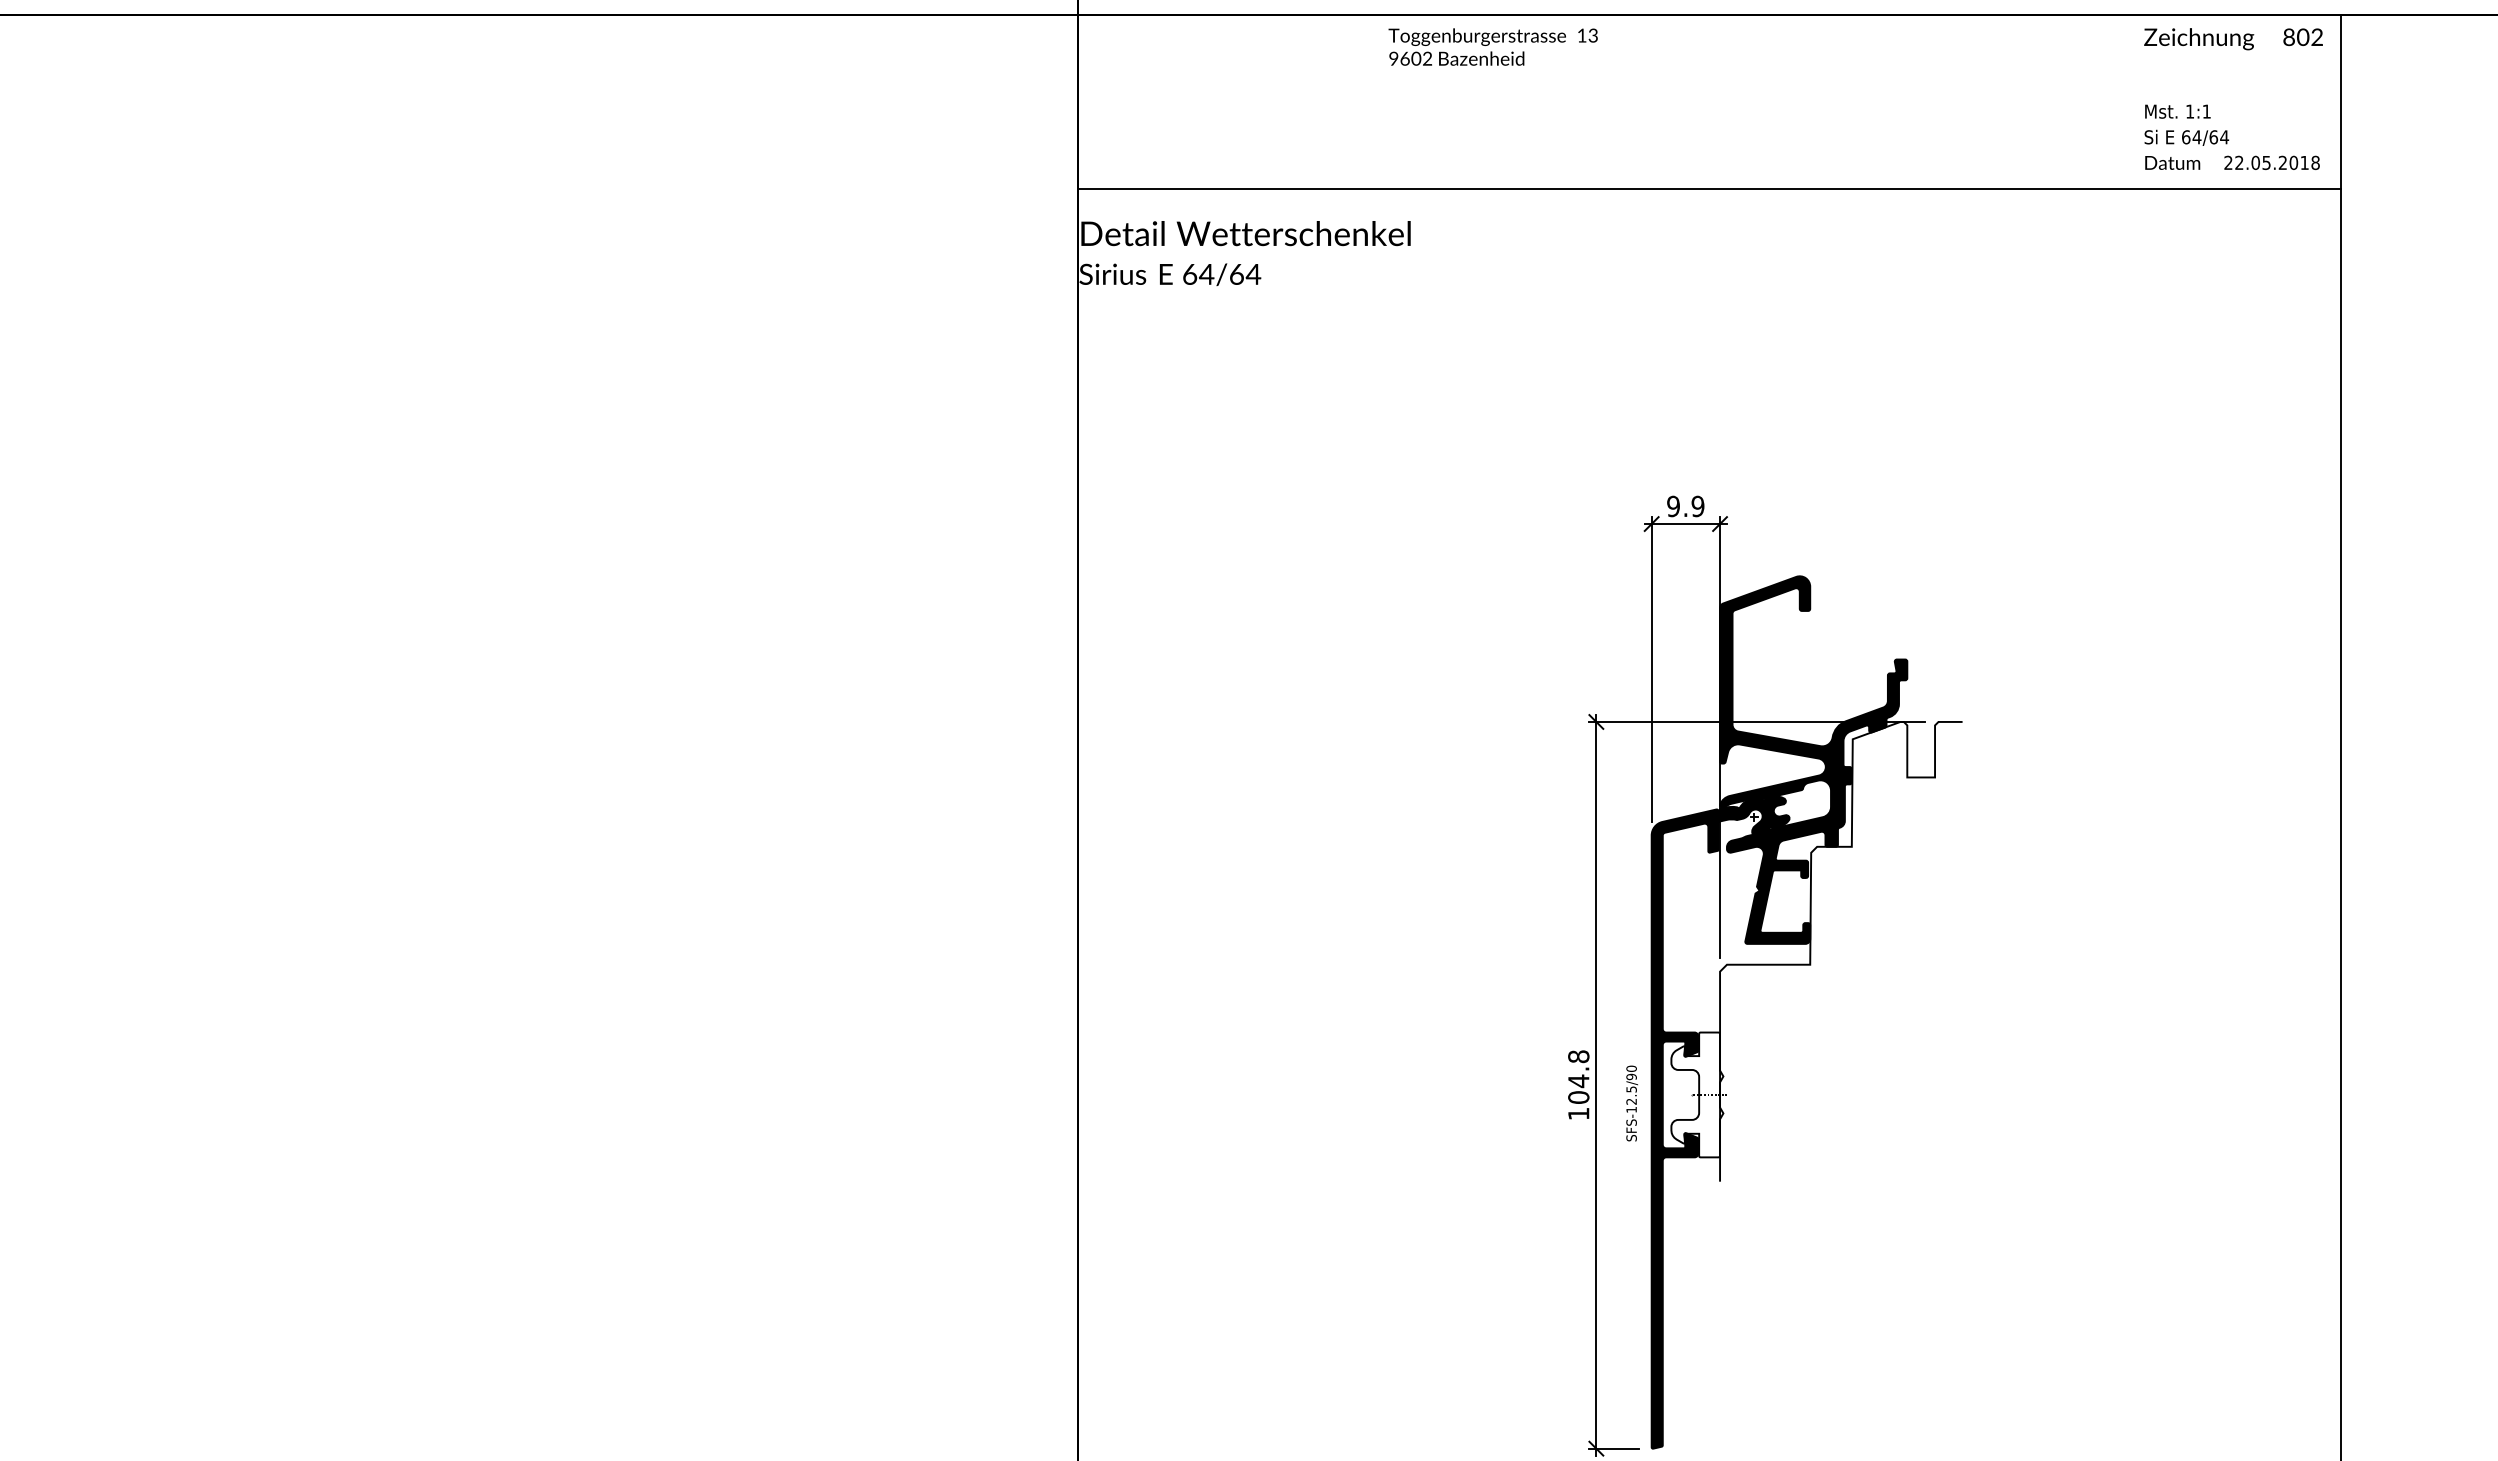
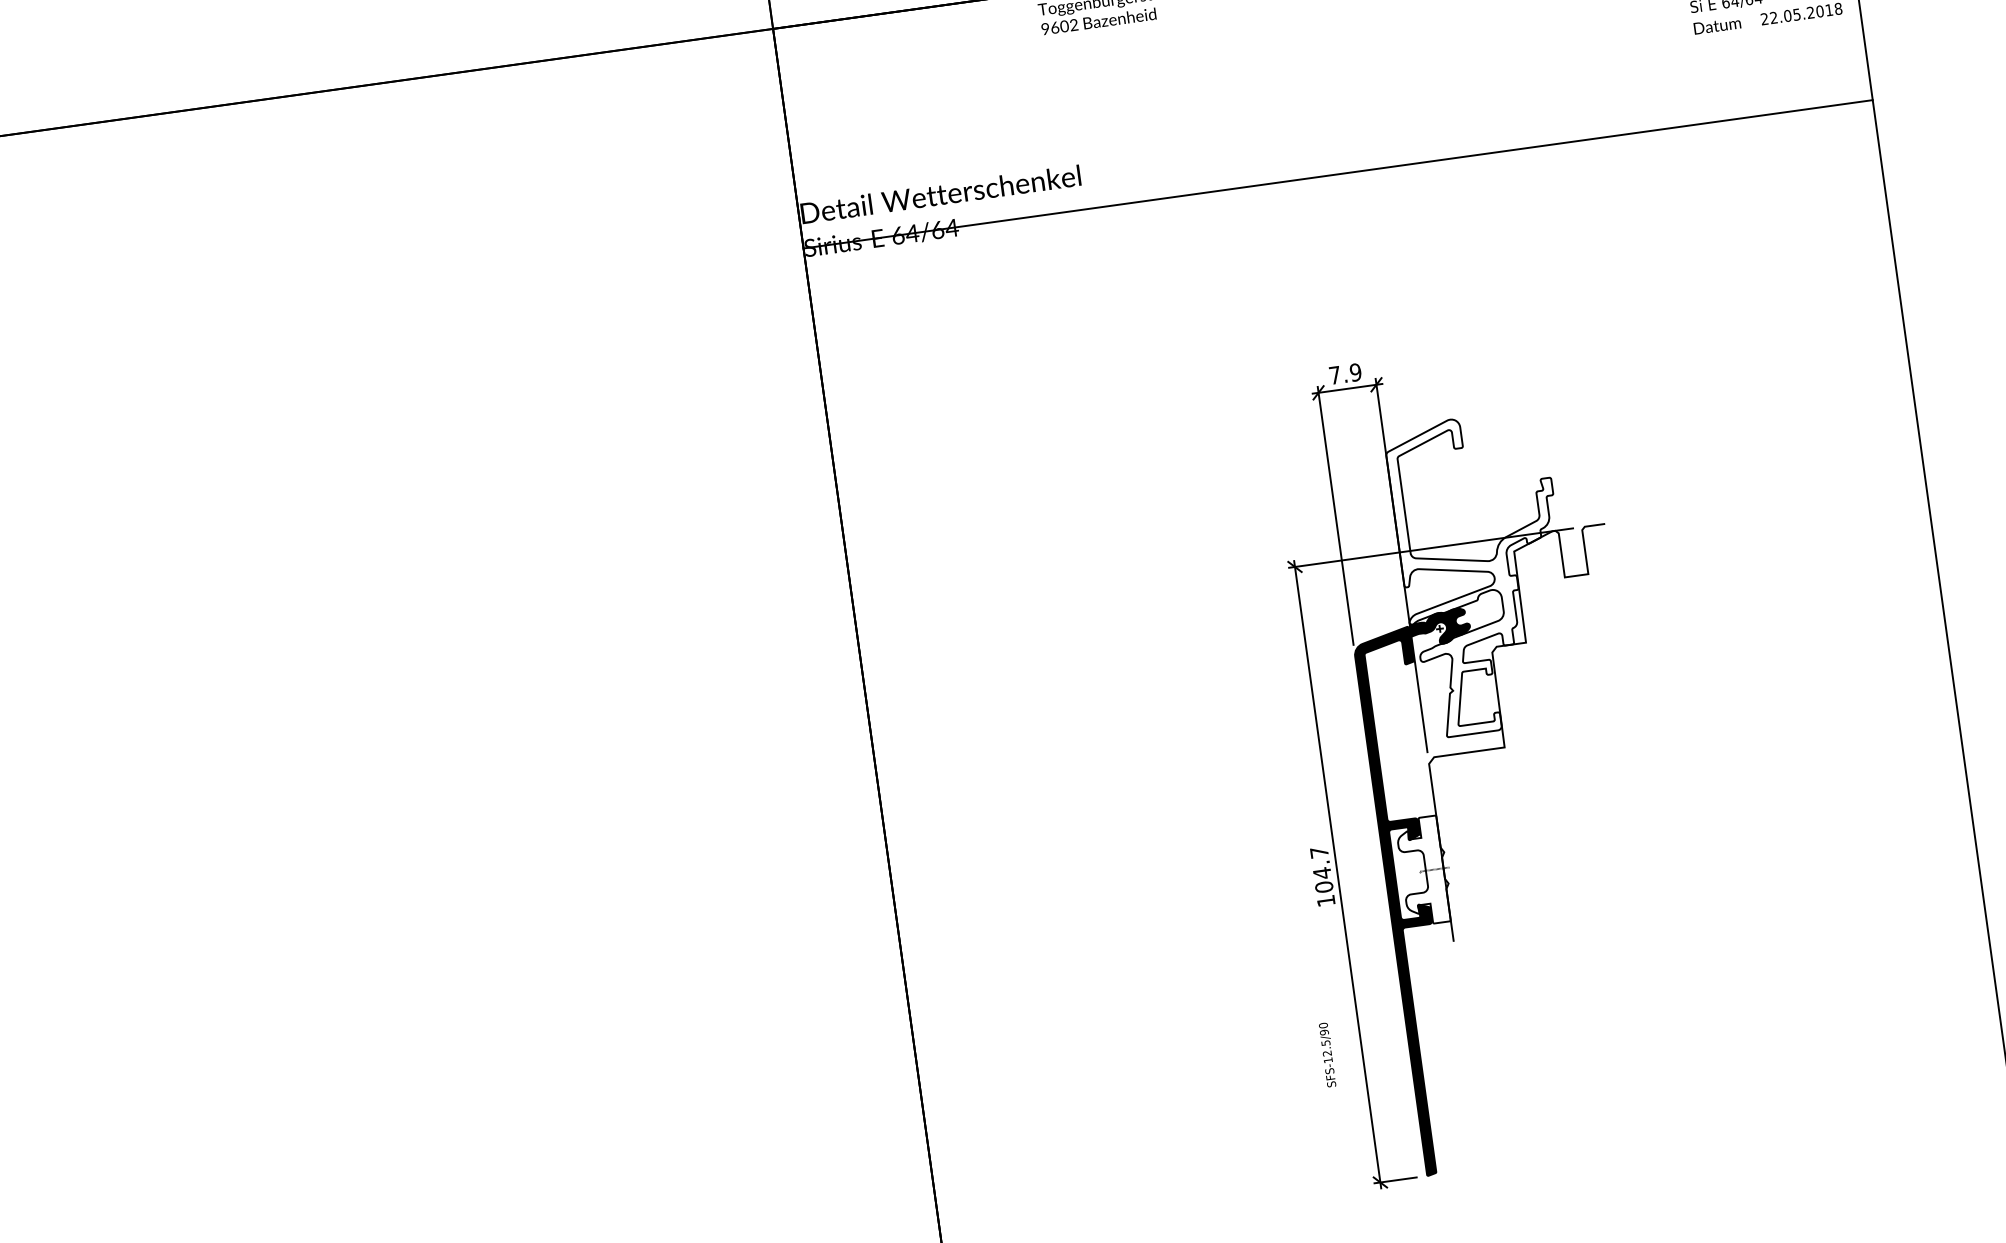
line: (1709, 189) -> (1338, 174), moved
text: (1673, 506) -> (1335, 375), 9.9 -> 7.9
fill: (1813, 759) -> (1483, 573), removed
text: (1578, 1056) -> (1319, 852), 104.8 -> 104.7
text: (1631, 1103) -> (1327, 1055), moved

